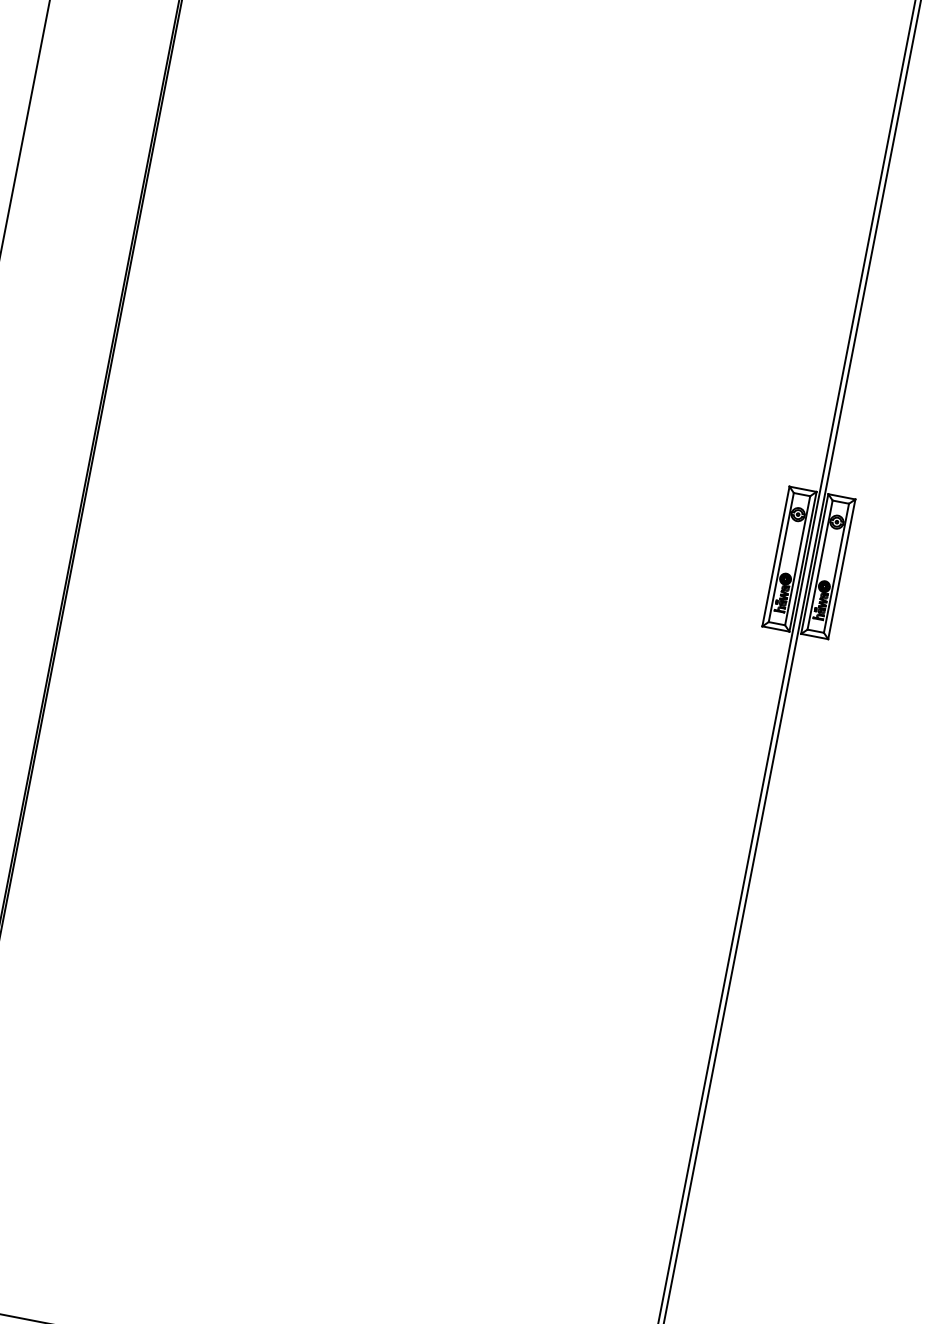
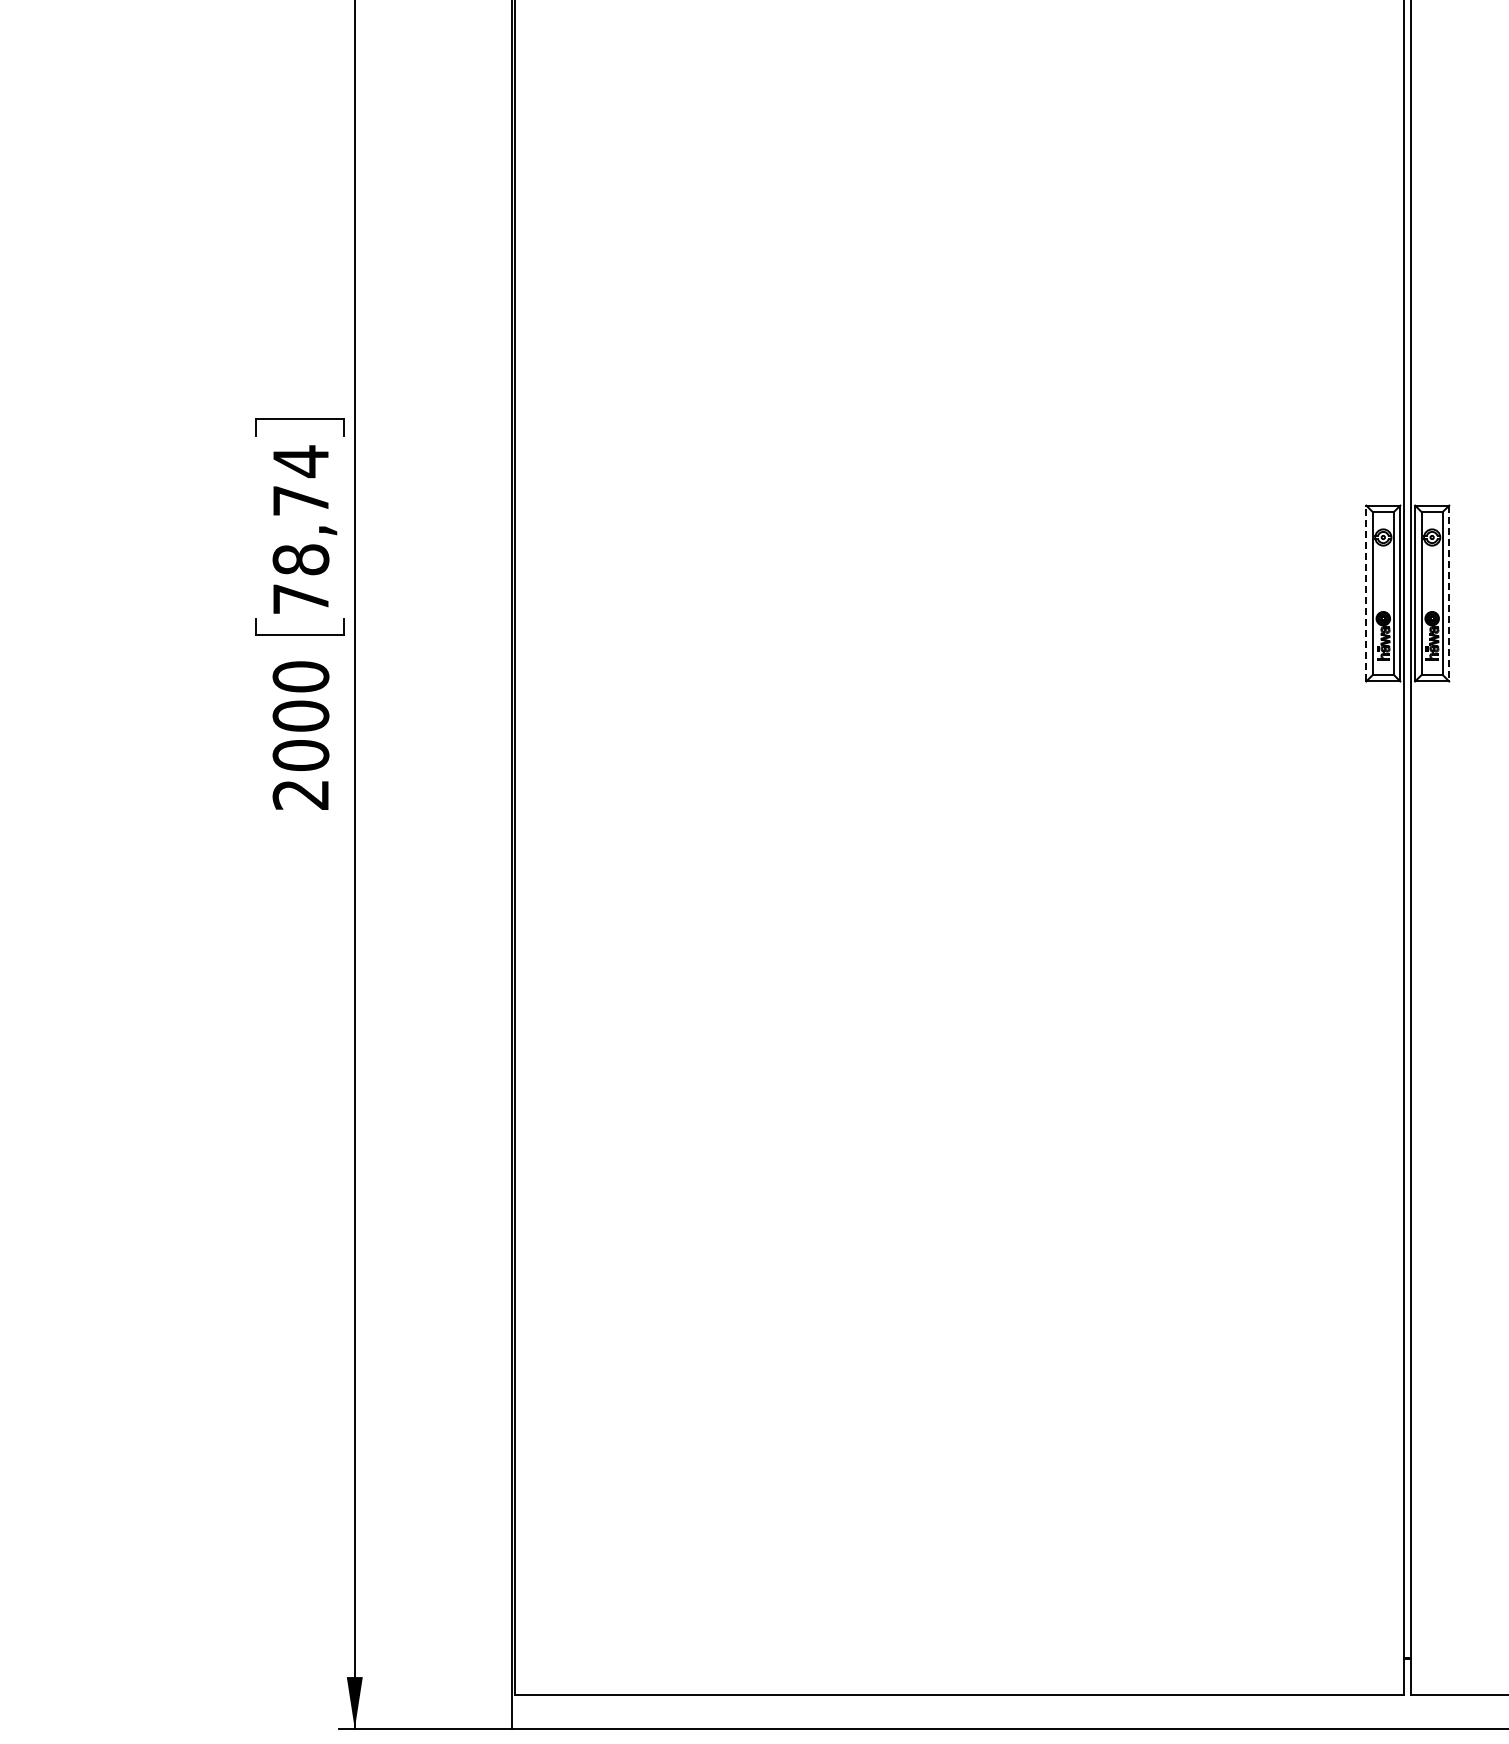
line: (776, 556) -> (1366, 593), solid -> dashed
line: (842, 569) -> (1449, 593), solid -> dashed

